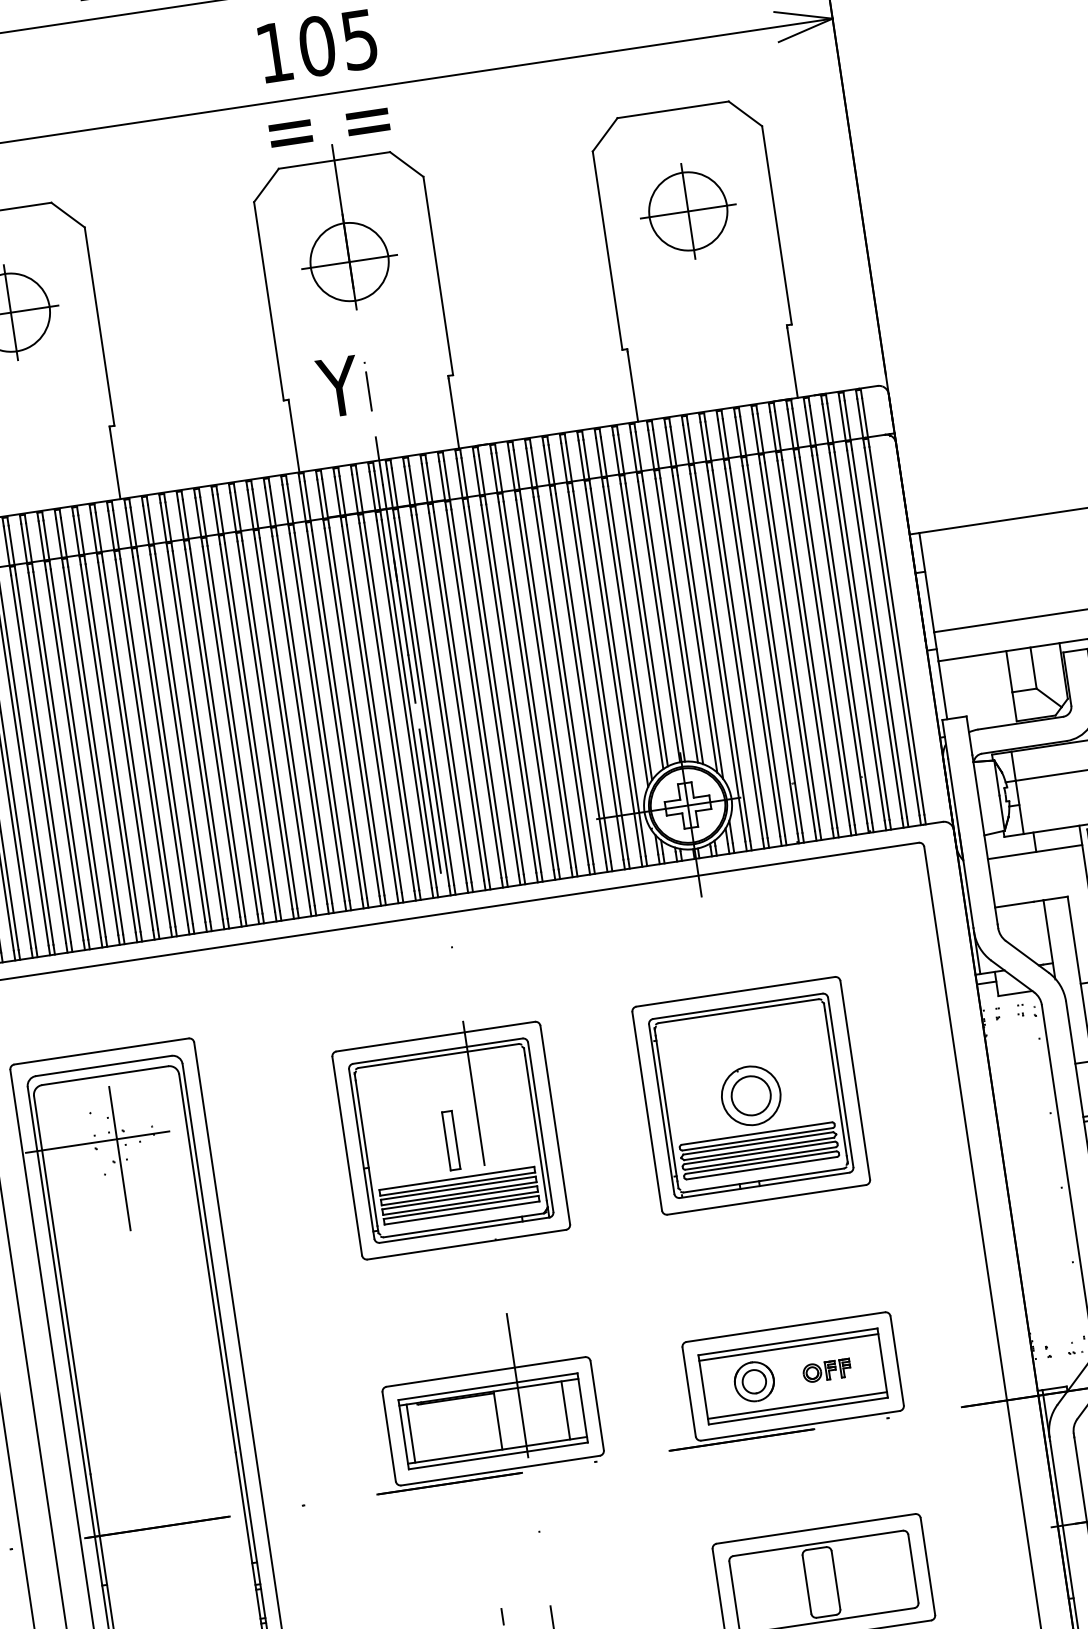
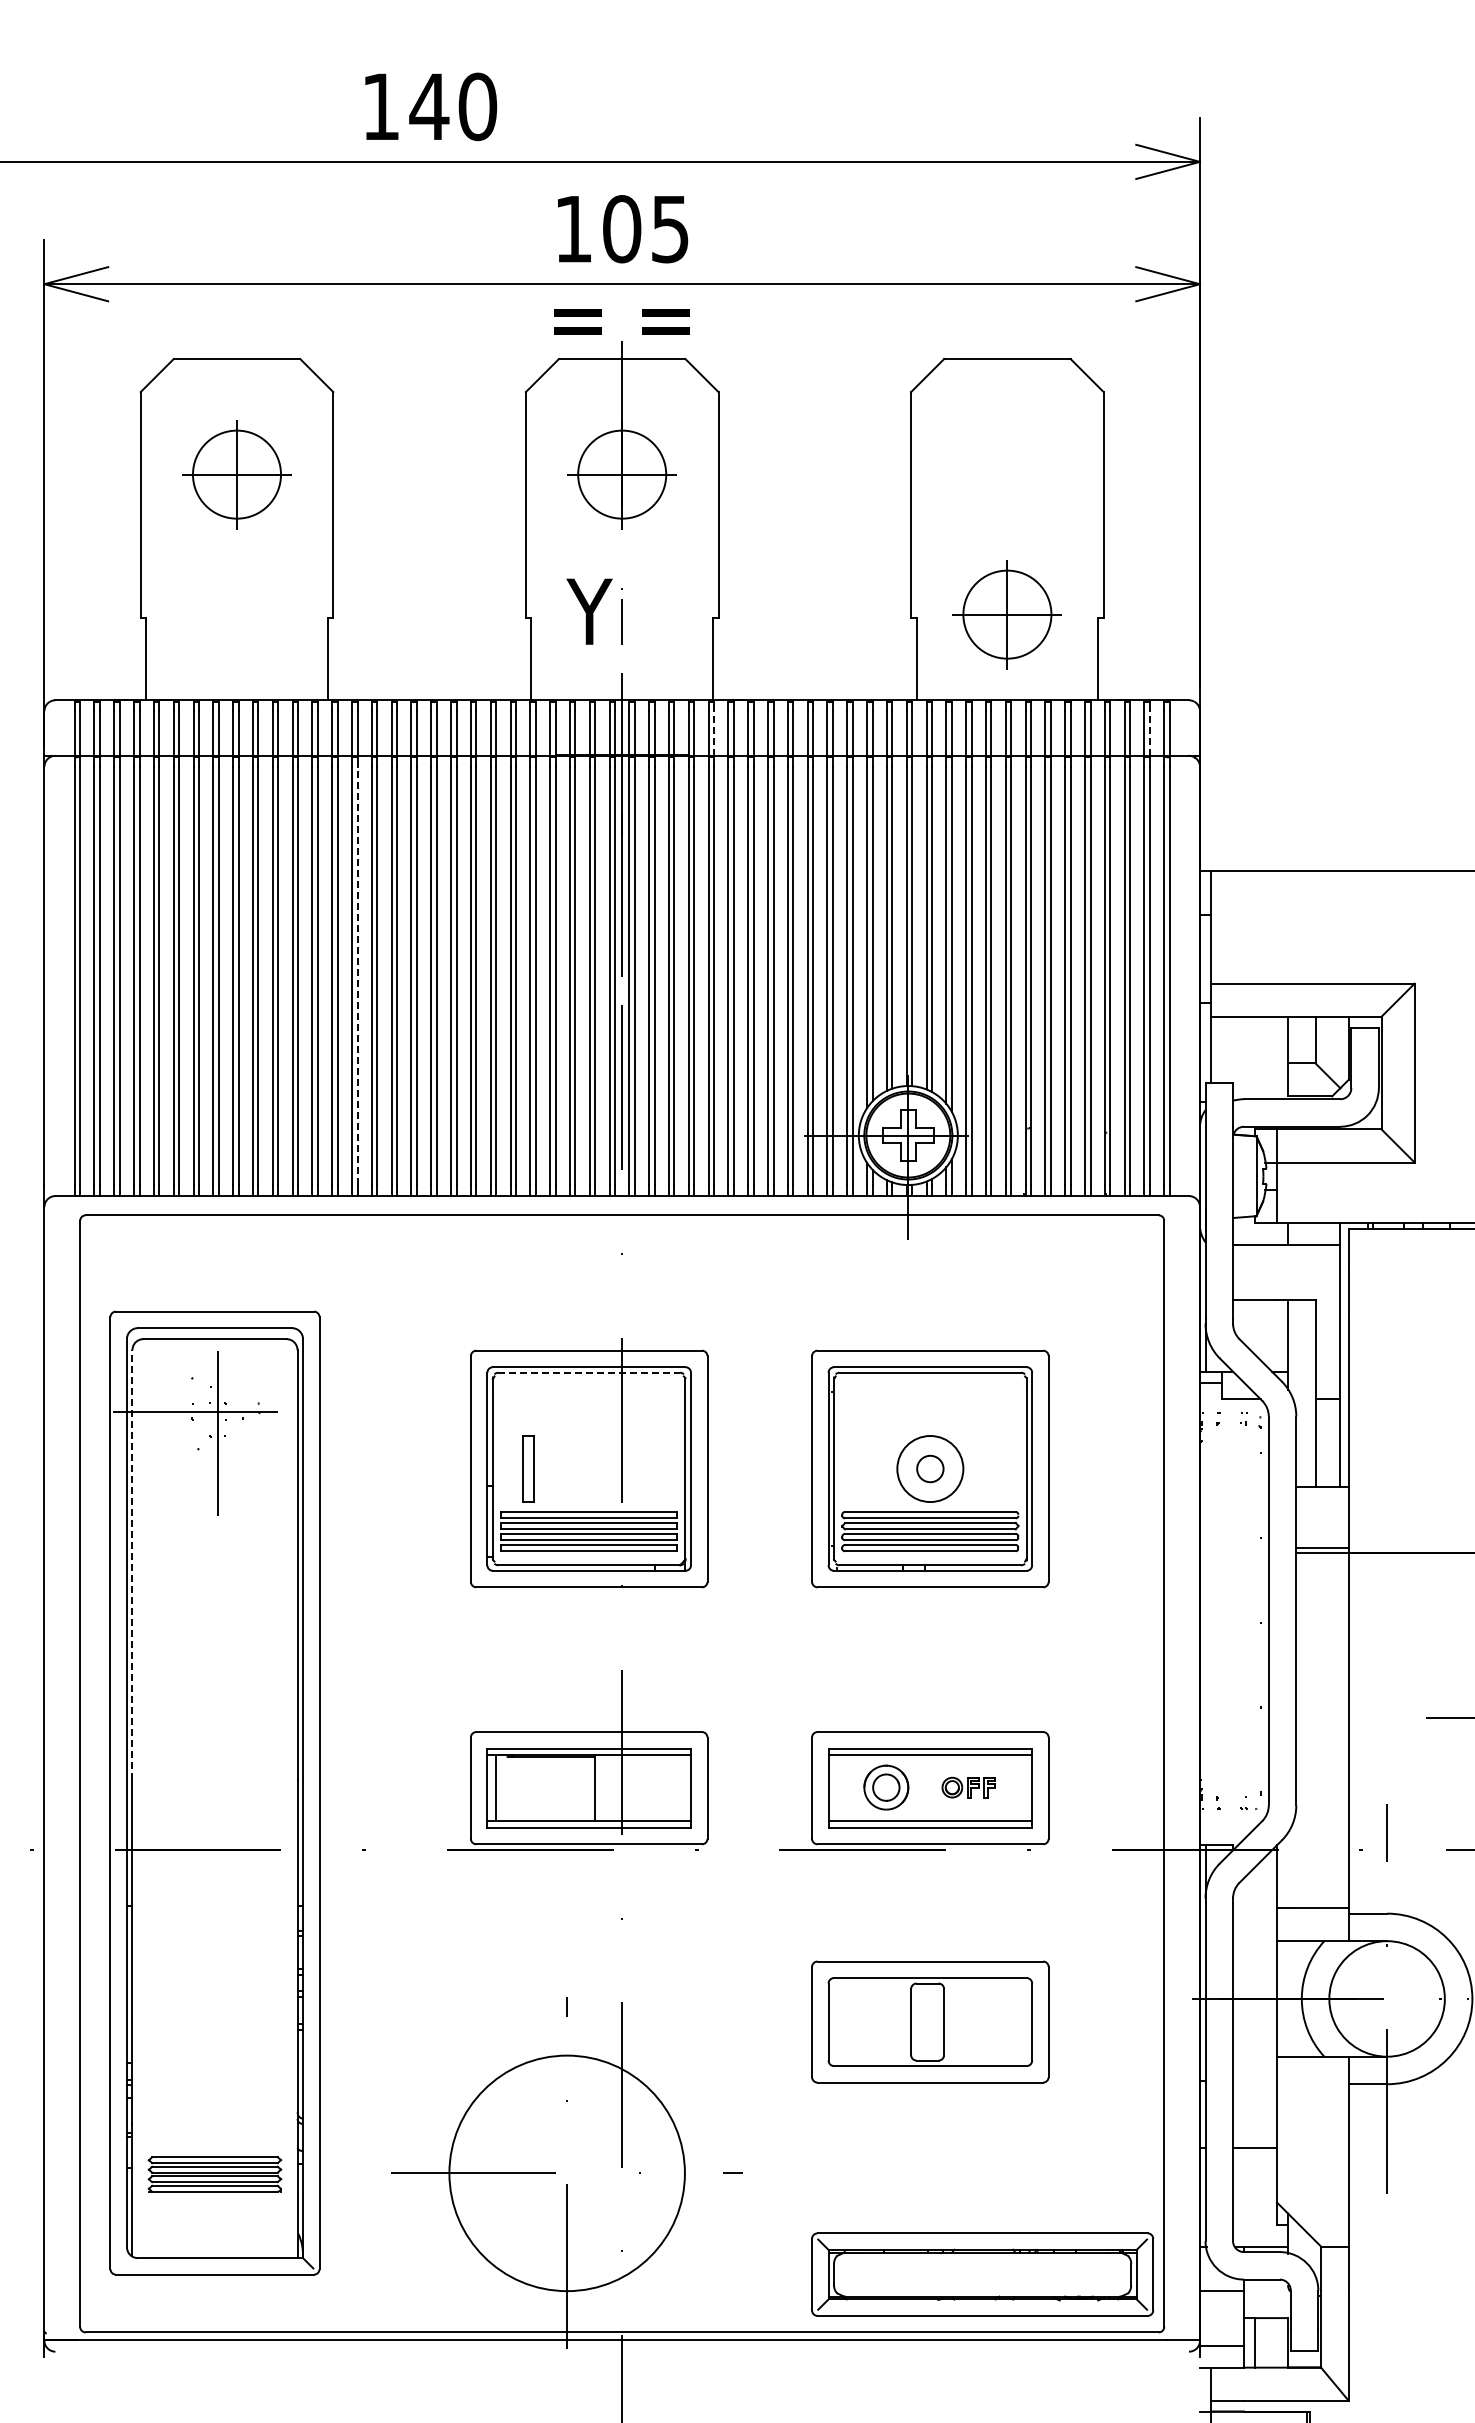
part: (687, 211) -> (1006, 614), moved
line: (847, 420) -> (1149, 733), solid -> dashed
line: (464, 477) -> (714, 733), solid -> dashed
line: (182, 737) -> (357, 975), solid -> dashed
line: (438, 1055) -> (589, 1372), solid -> dashed
circle: (751, 1096) -> (930, 1469), size x0.6
part: (451, 1140) -> (528, 1468), moved
line: (62, 1285) -> (132, 1565), solid -> dashed
line: (565, 1410) -> (671, 1788), removed

